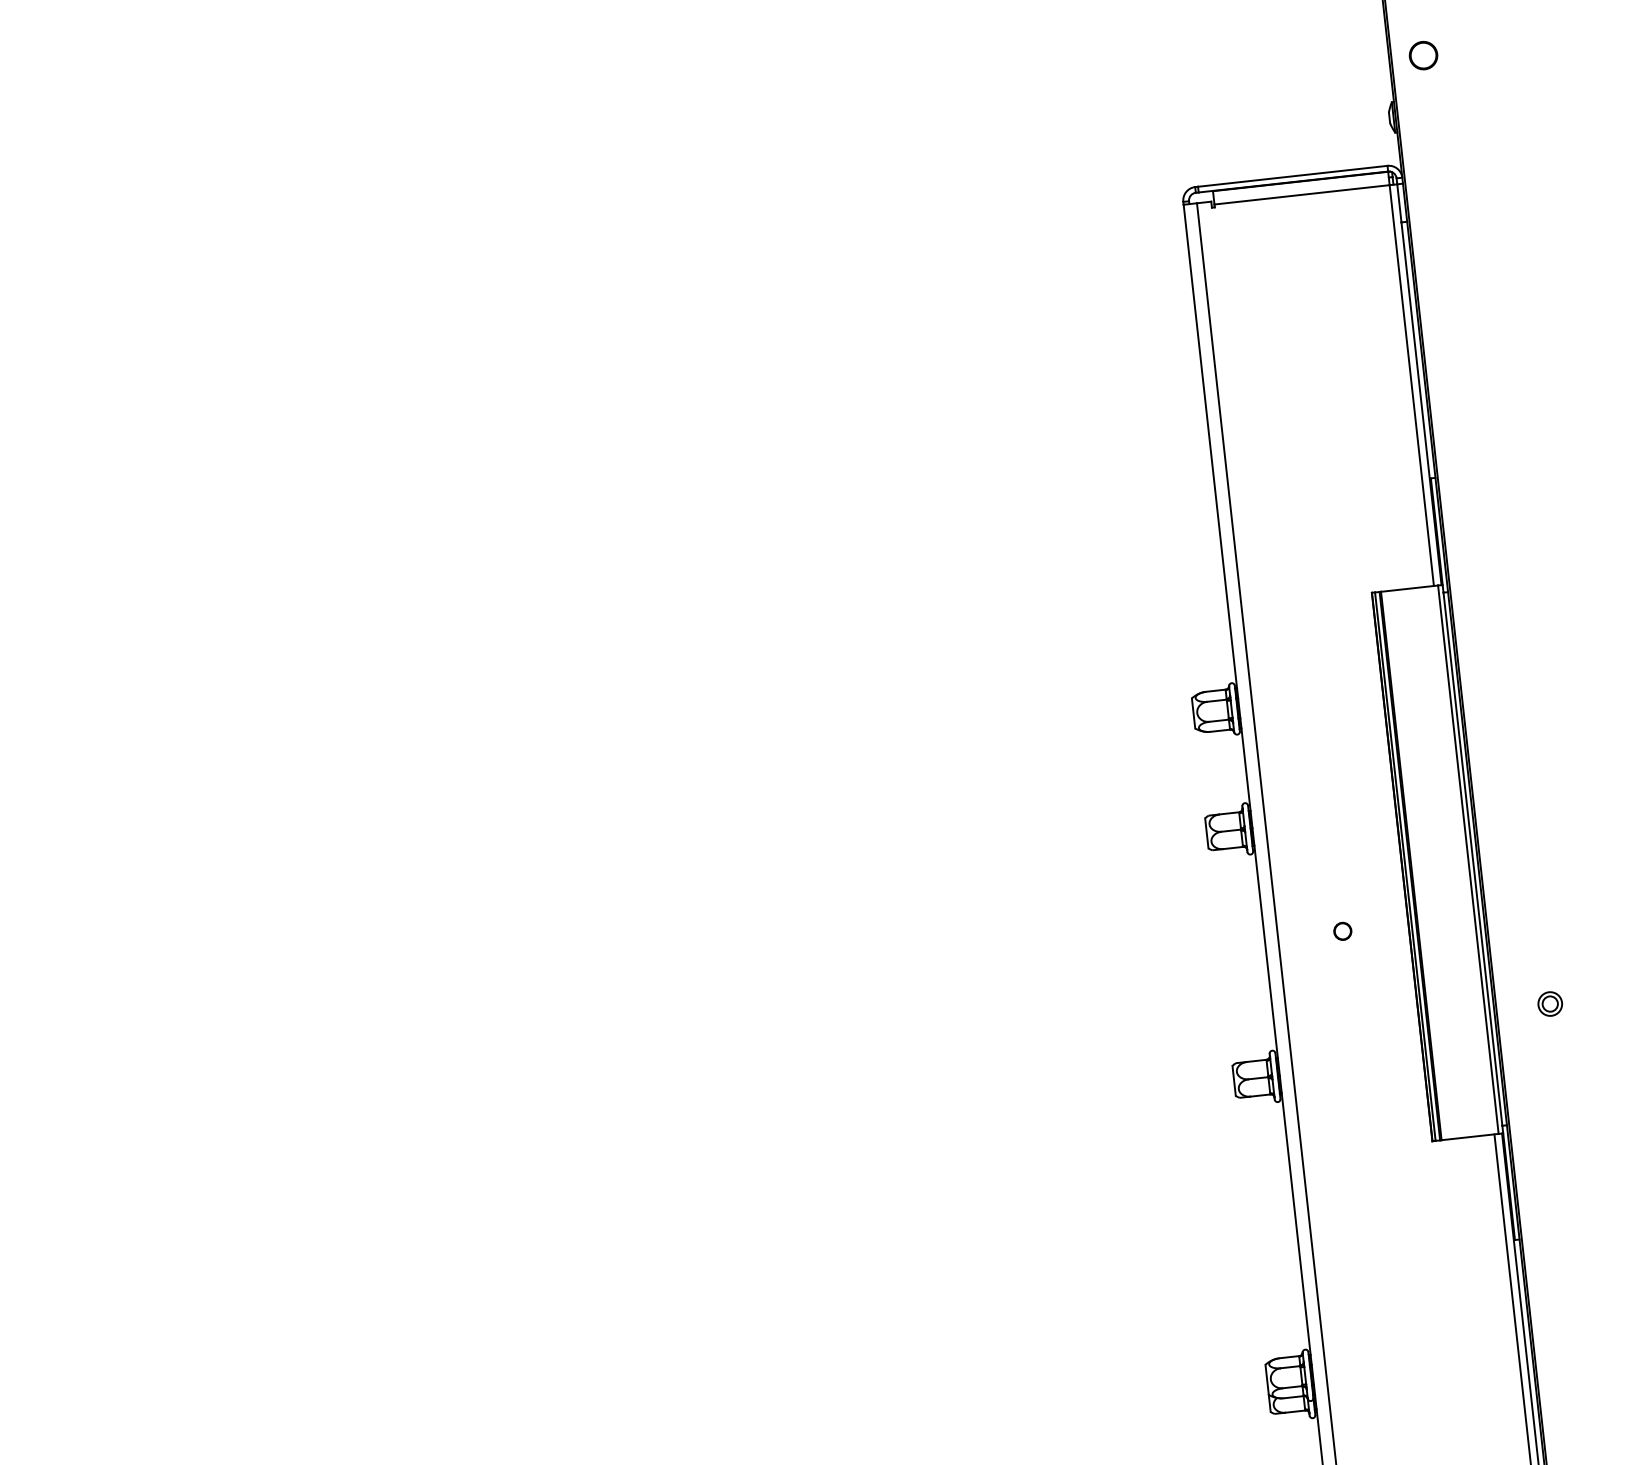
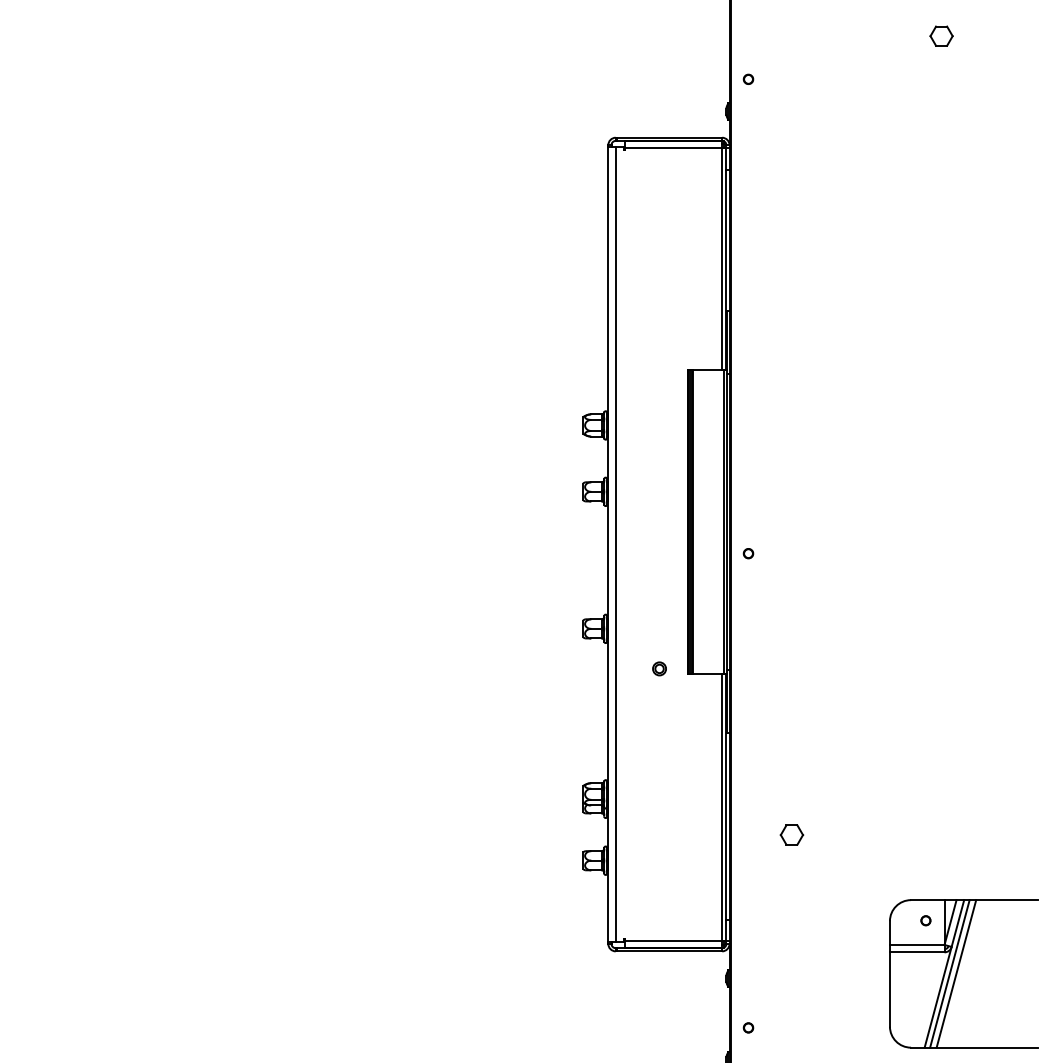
part: (1423, 53) -> (748, 78), size x0.62
part: (1342, 931) -> (748, 553), moved
part: (1550, 1003) -> (659, 668), moved

